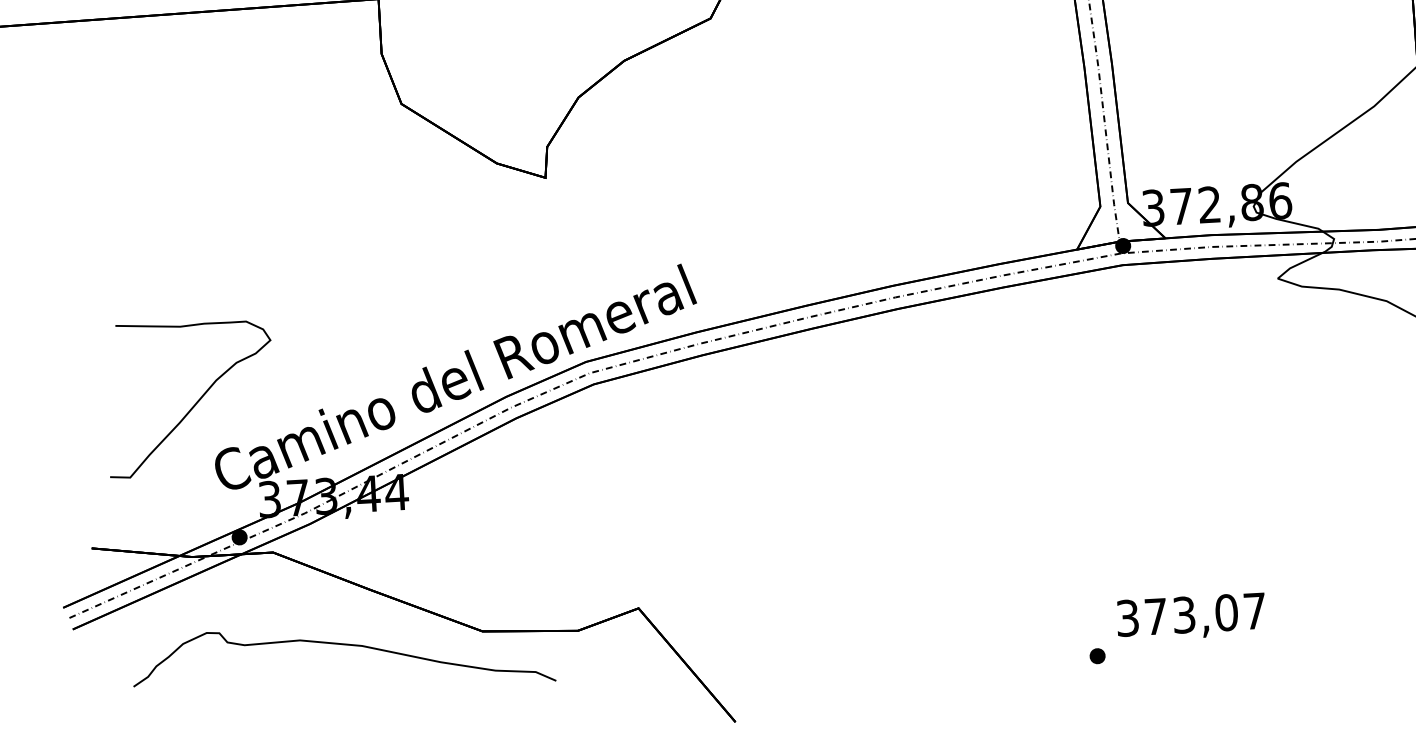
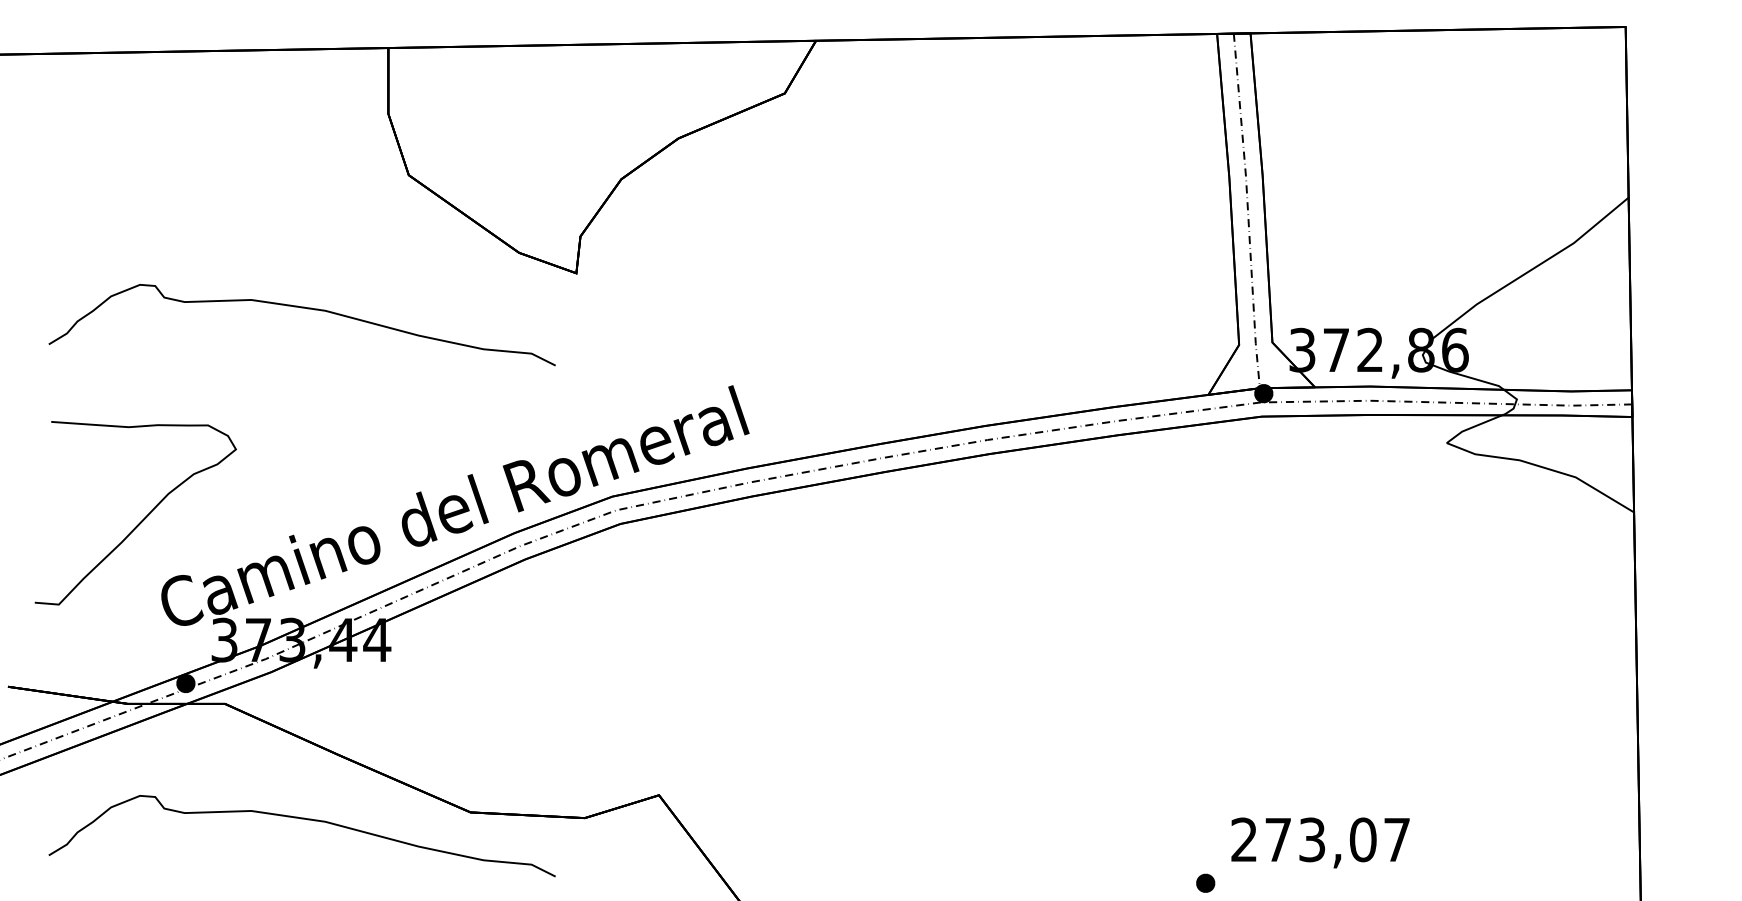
curve: (318, 219) -> (301, 308), added
text: (1127, 617) -> (1244, 839), 373,07 -> 273,07

